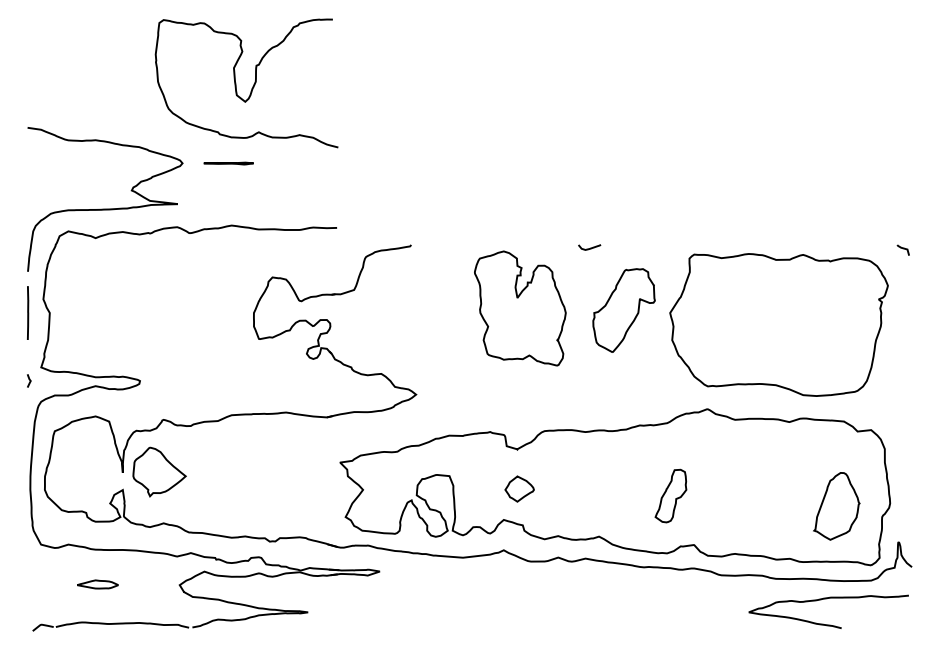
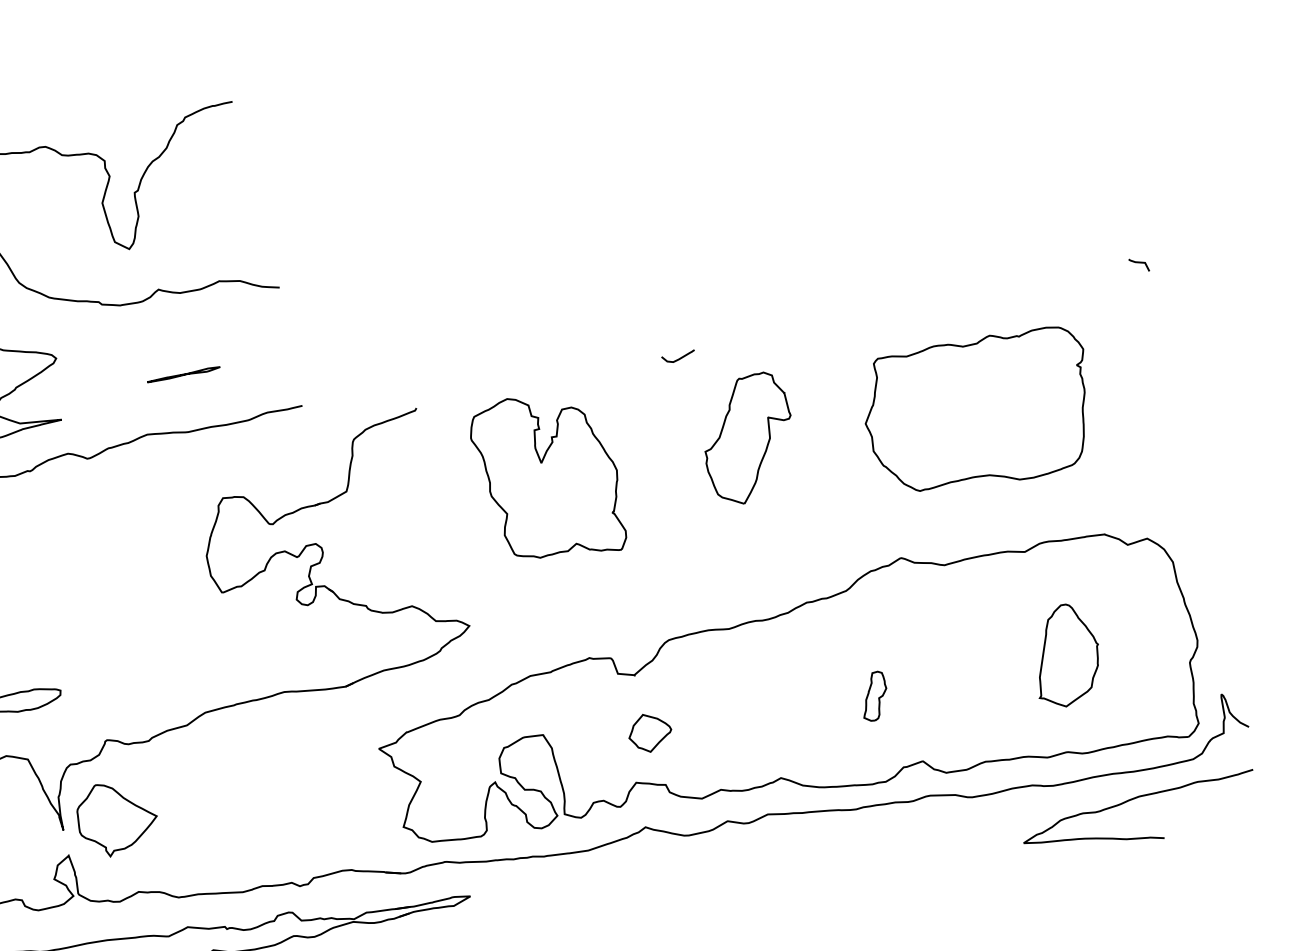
line: (228, 163) -> (183, 374), moved
part: (520, 308) -> (549, 477), moved
part: (778, 324) -> (979, 412), size x0.7
part: (670, 495) -> (873, 695), size x0.6
part: (836, 506) -> (1065, 655), moved

